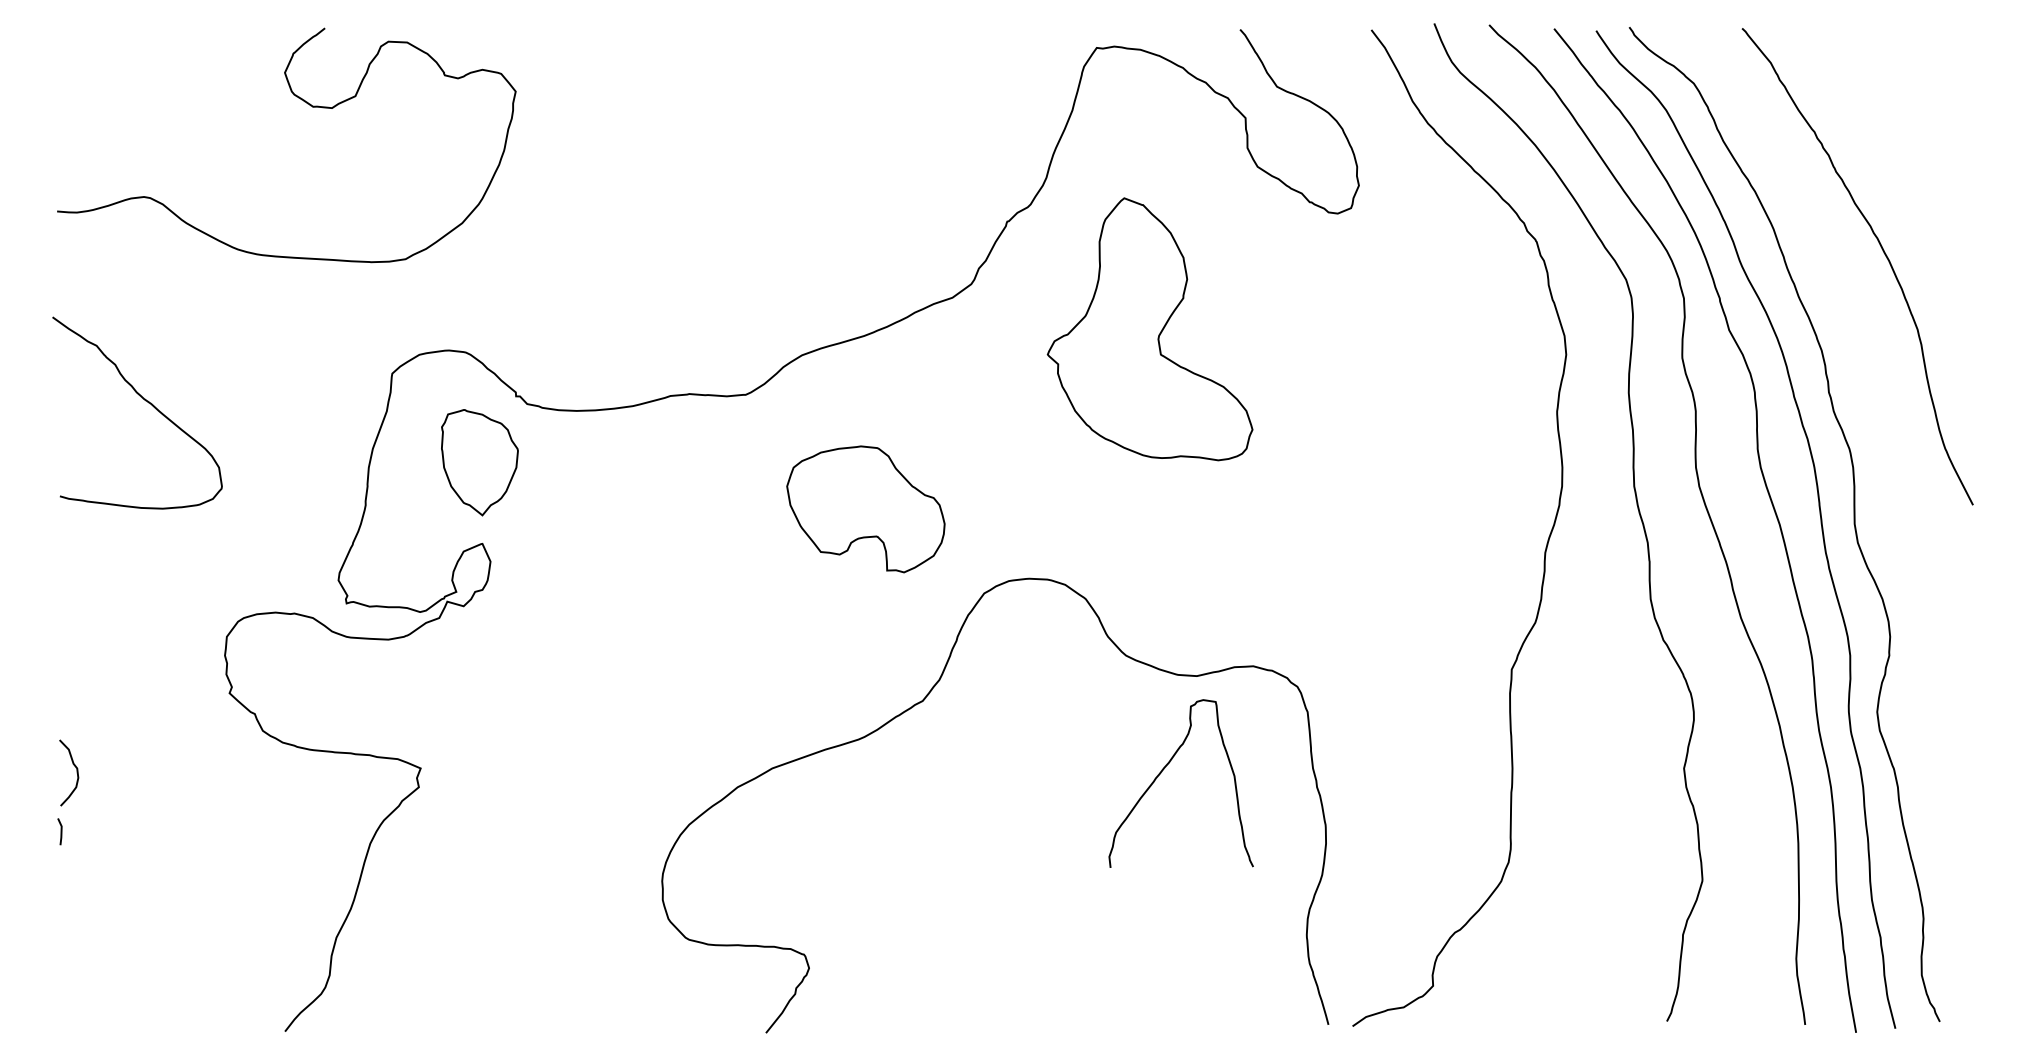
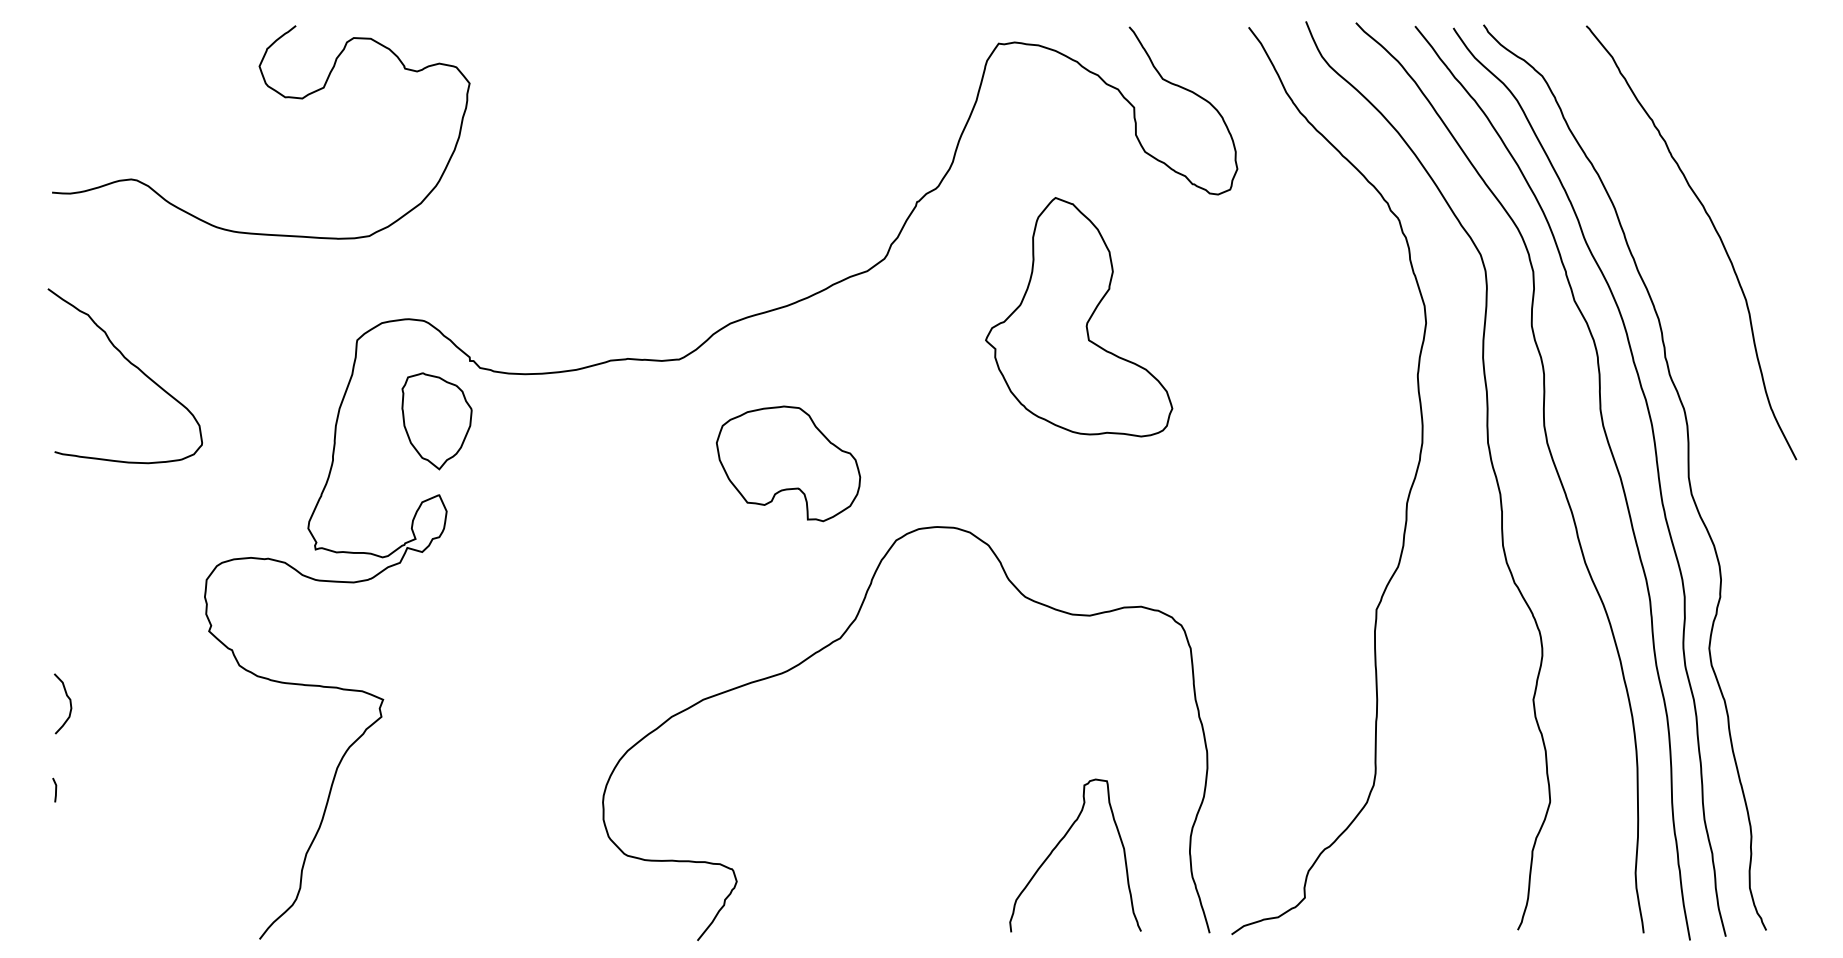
part: (1149, 329) -> (1078, 317), moved
curve: (1164, 769) -> (1060, 842), moved
line: (60, 831) -> (55, 789), moved

